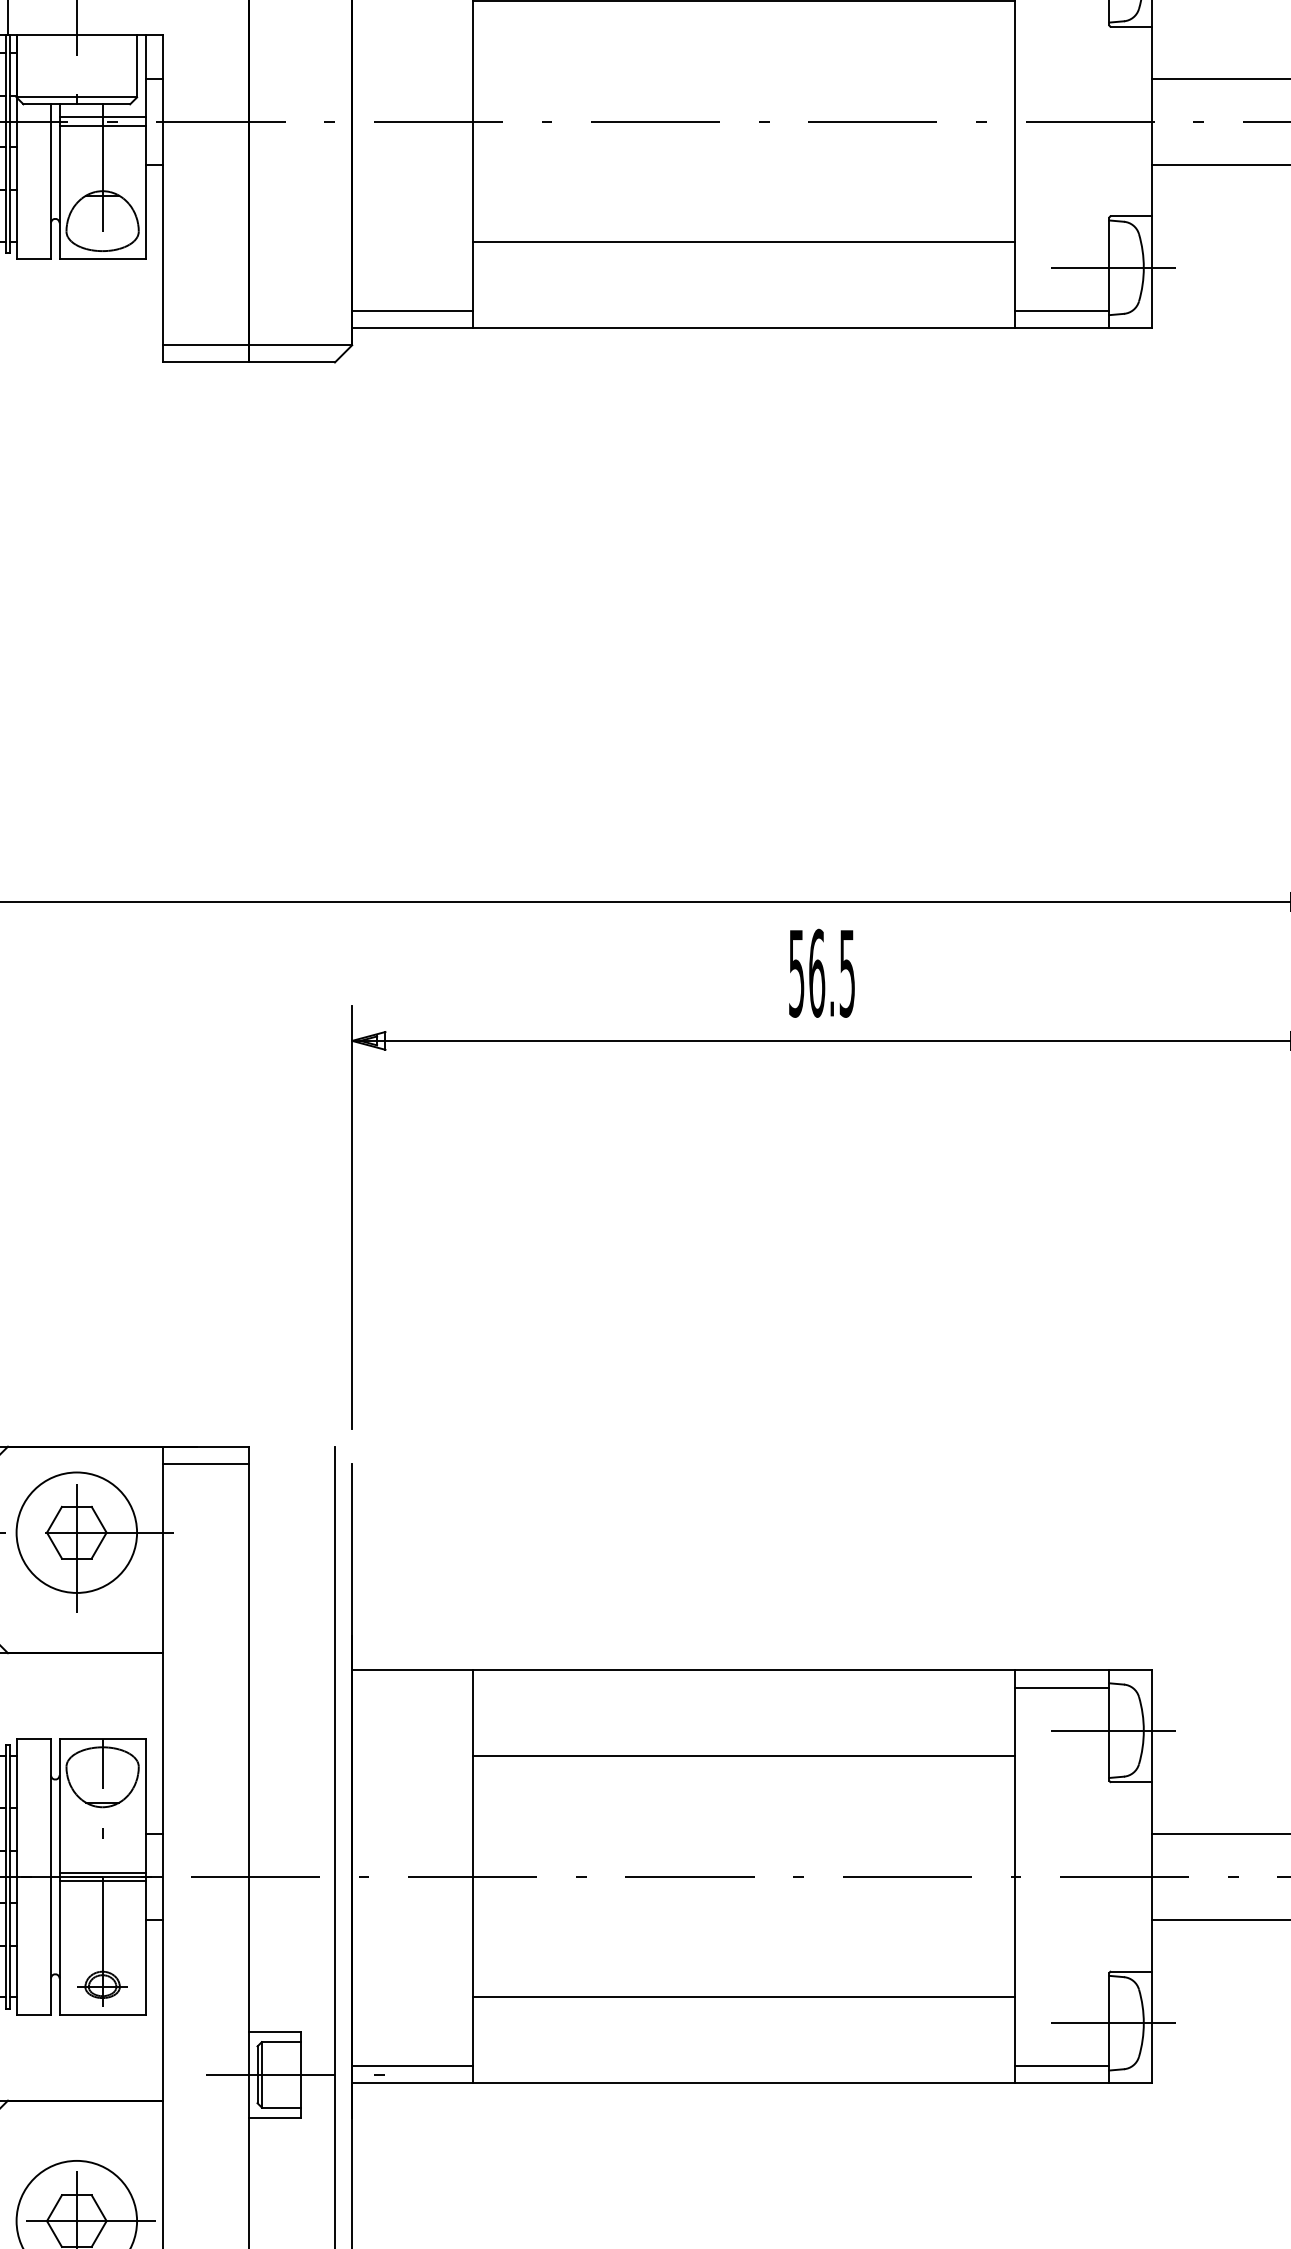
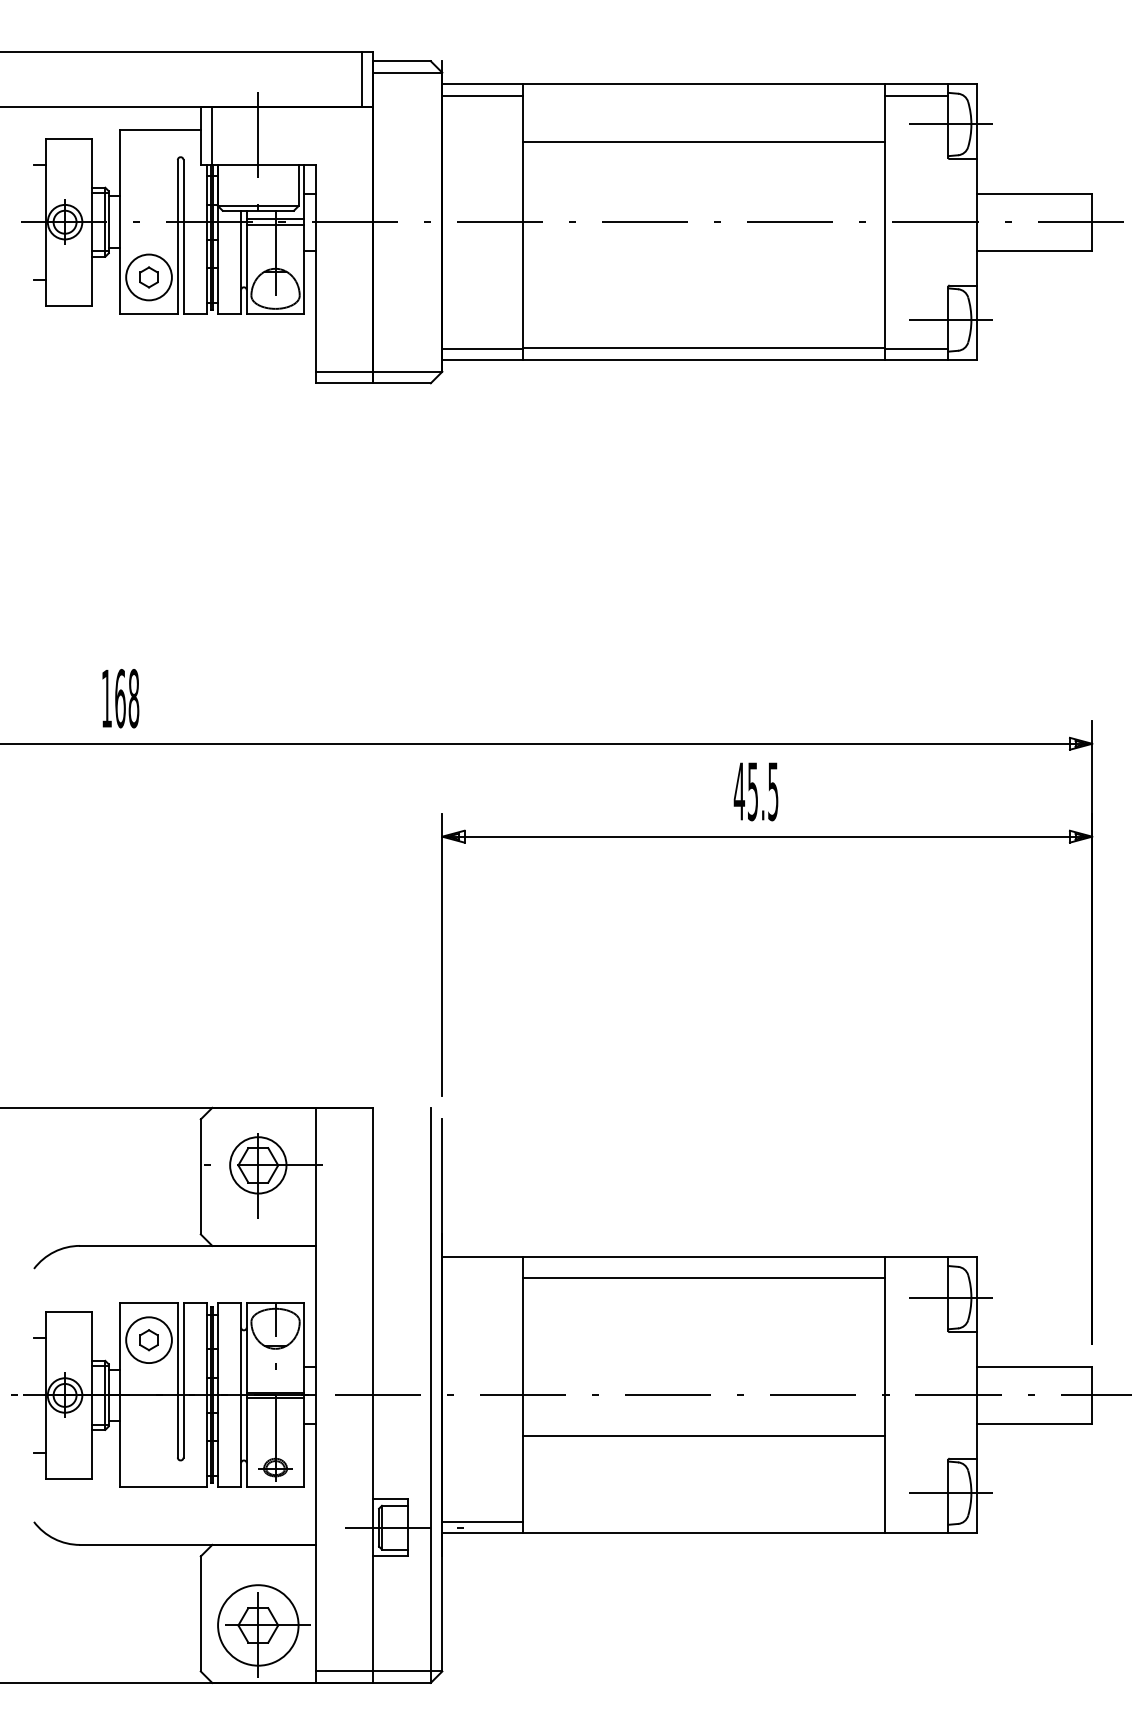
line: (742, 241) -> (703, 347), moved
text: (805, 973) -> (745, 791), 56.5 -> 45.5
line: (205, 1464) -> (344, 1119), removed
circle: (77, 1532) -> (258, 1165), size x0.7
line: (1061, 1687) -> (916, 1268), removed
line: (742, 1755) -> (703, 1277), moved
line: (742, 1996) -> (703, 1435), moved
line: (1061, 2065) -> (916, 1521), removed

